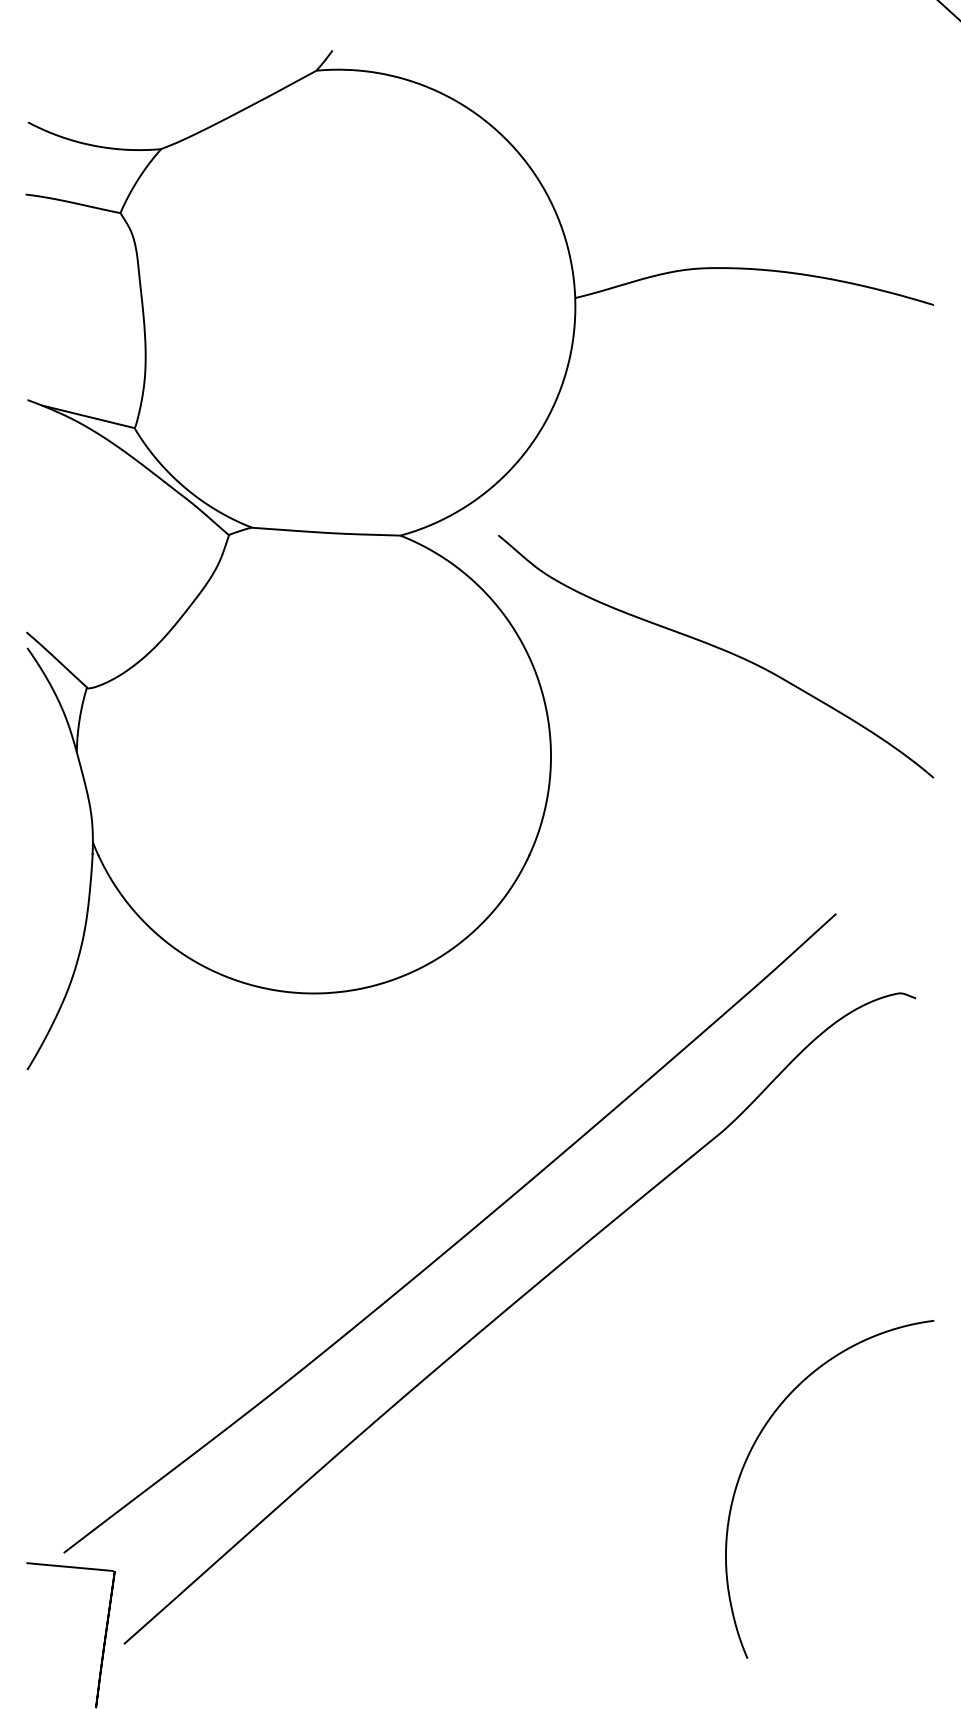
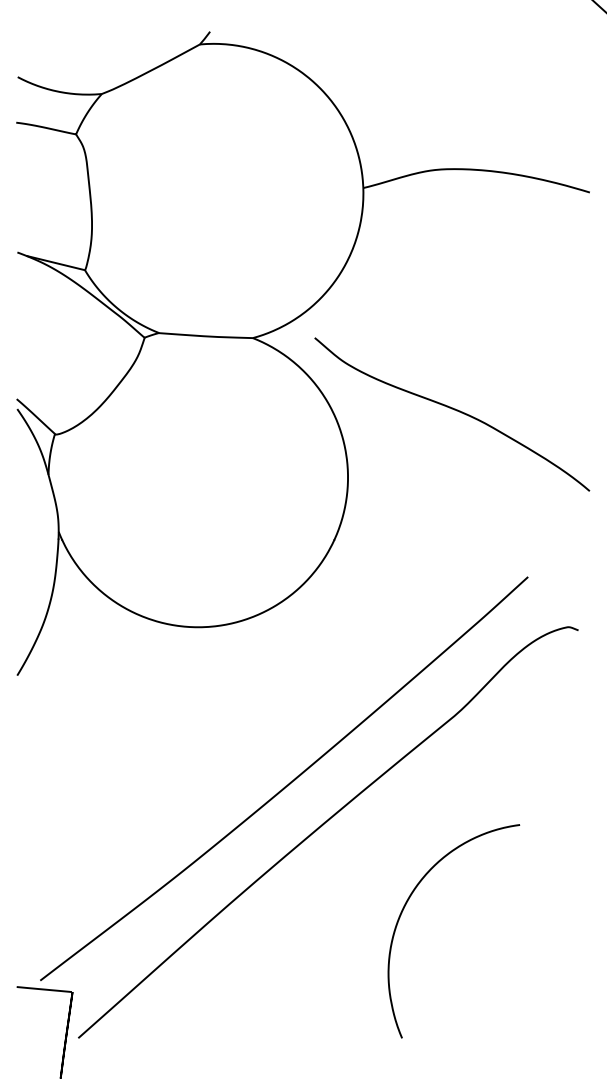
curve: (757, 1441) -> (408, 901), moved

